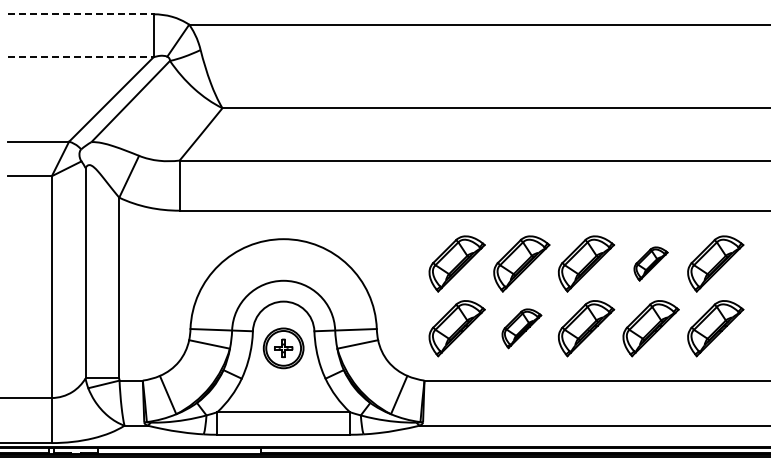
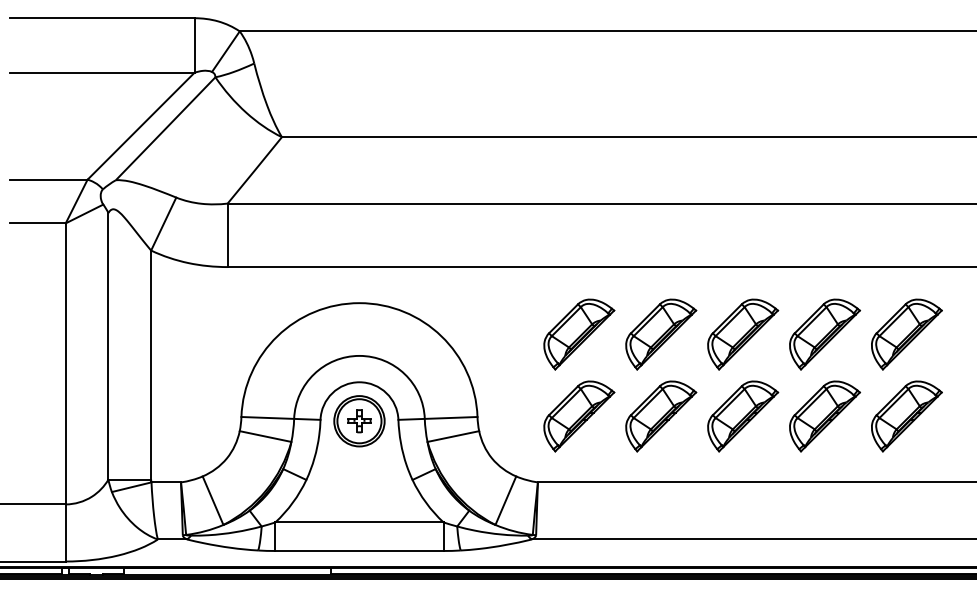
line: (80, 14) -> (102, 18), dashed -> solid
line: (80, 57) -> (102, 72), dashed -> solid
part: (650, 263) -> (824, 333), size x1.67
part: (521, 328) -> (660, 416), size x1.43
part: (283, 348) -> (359, 421), moved

